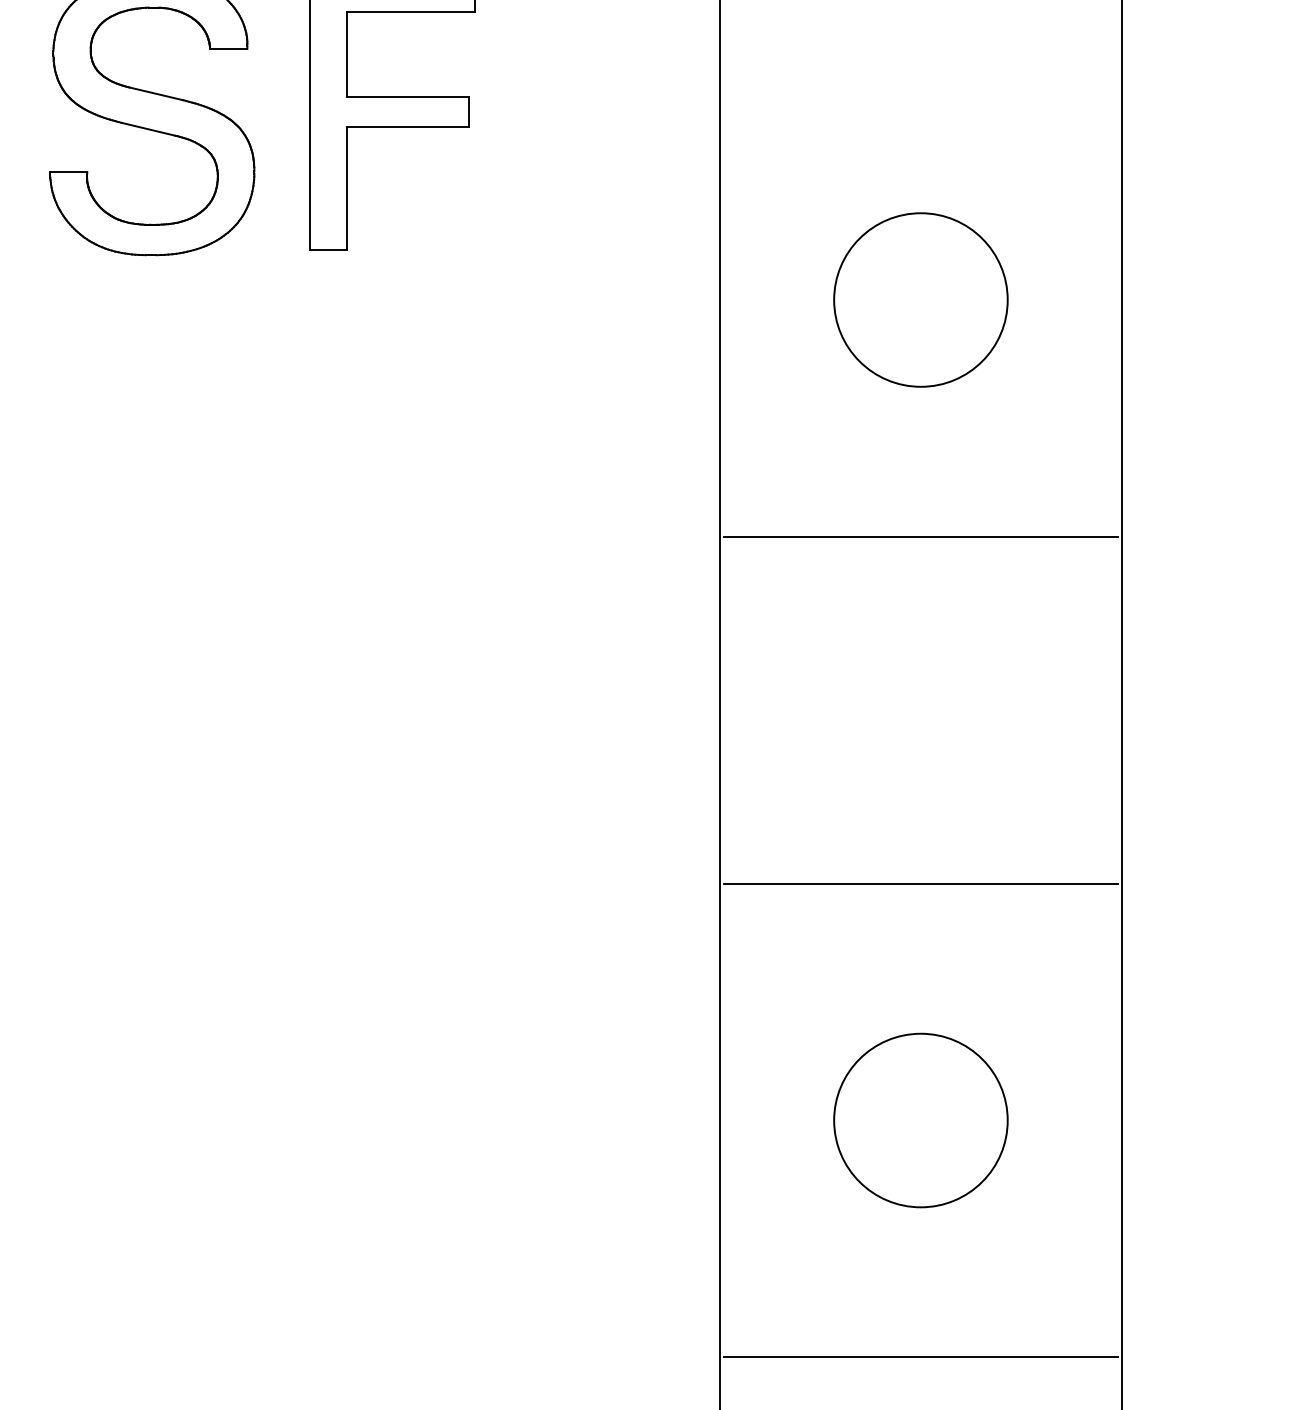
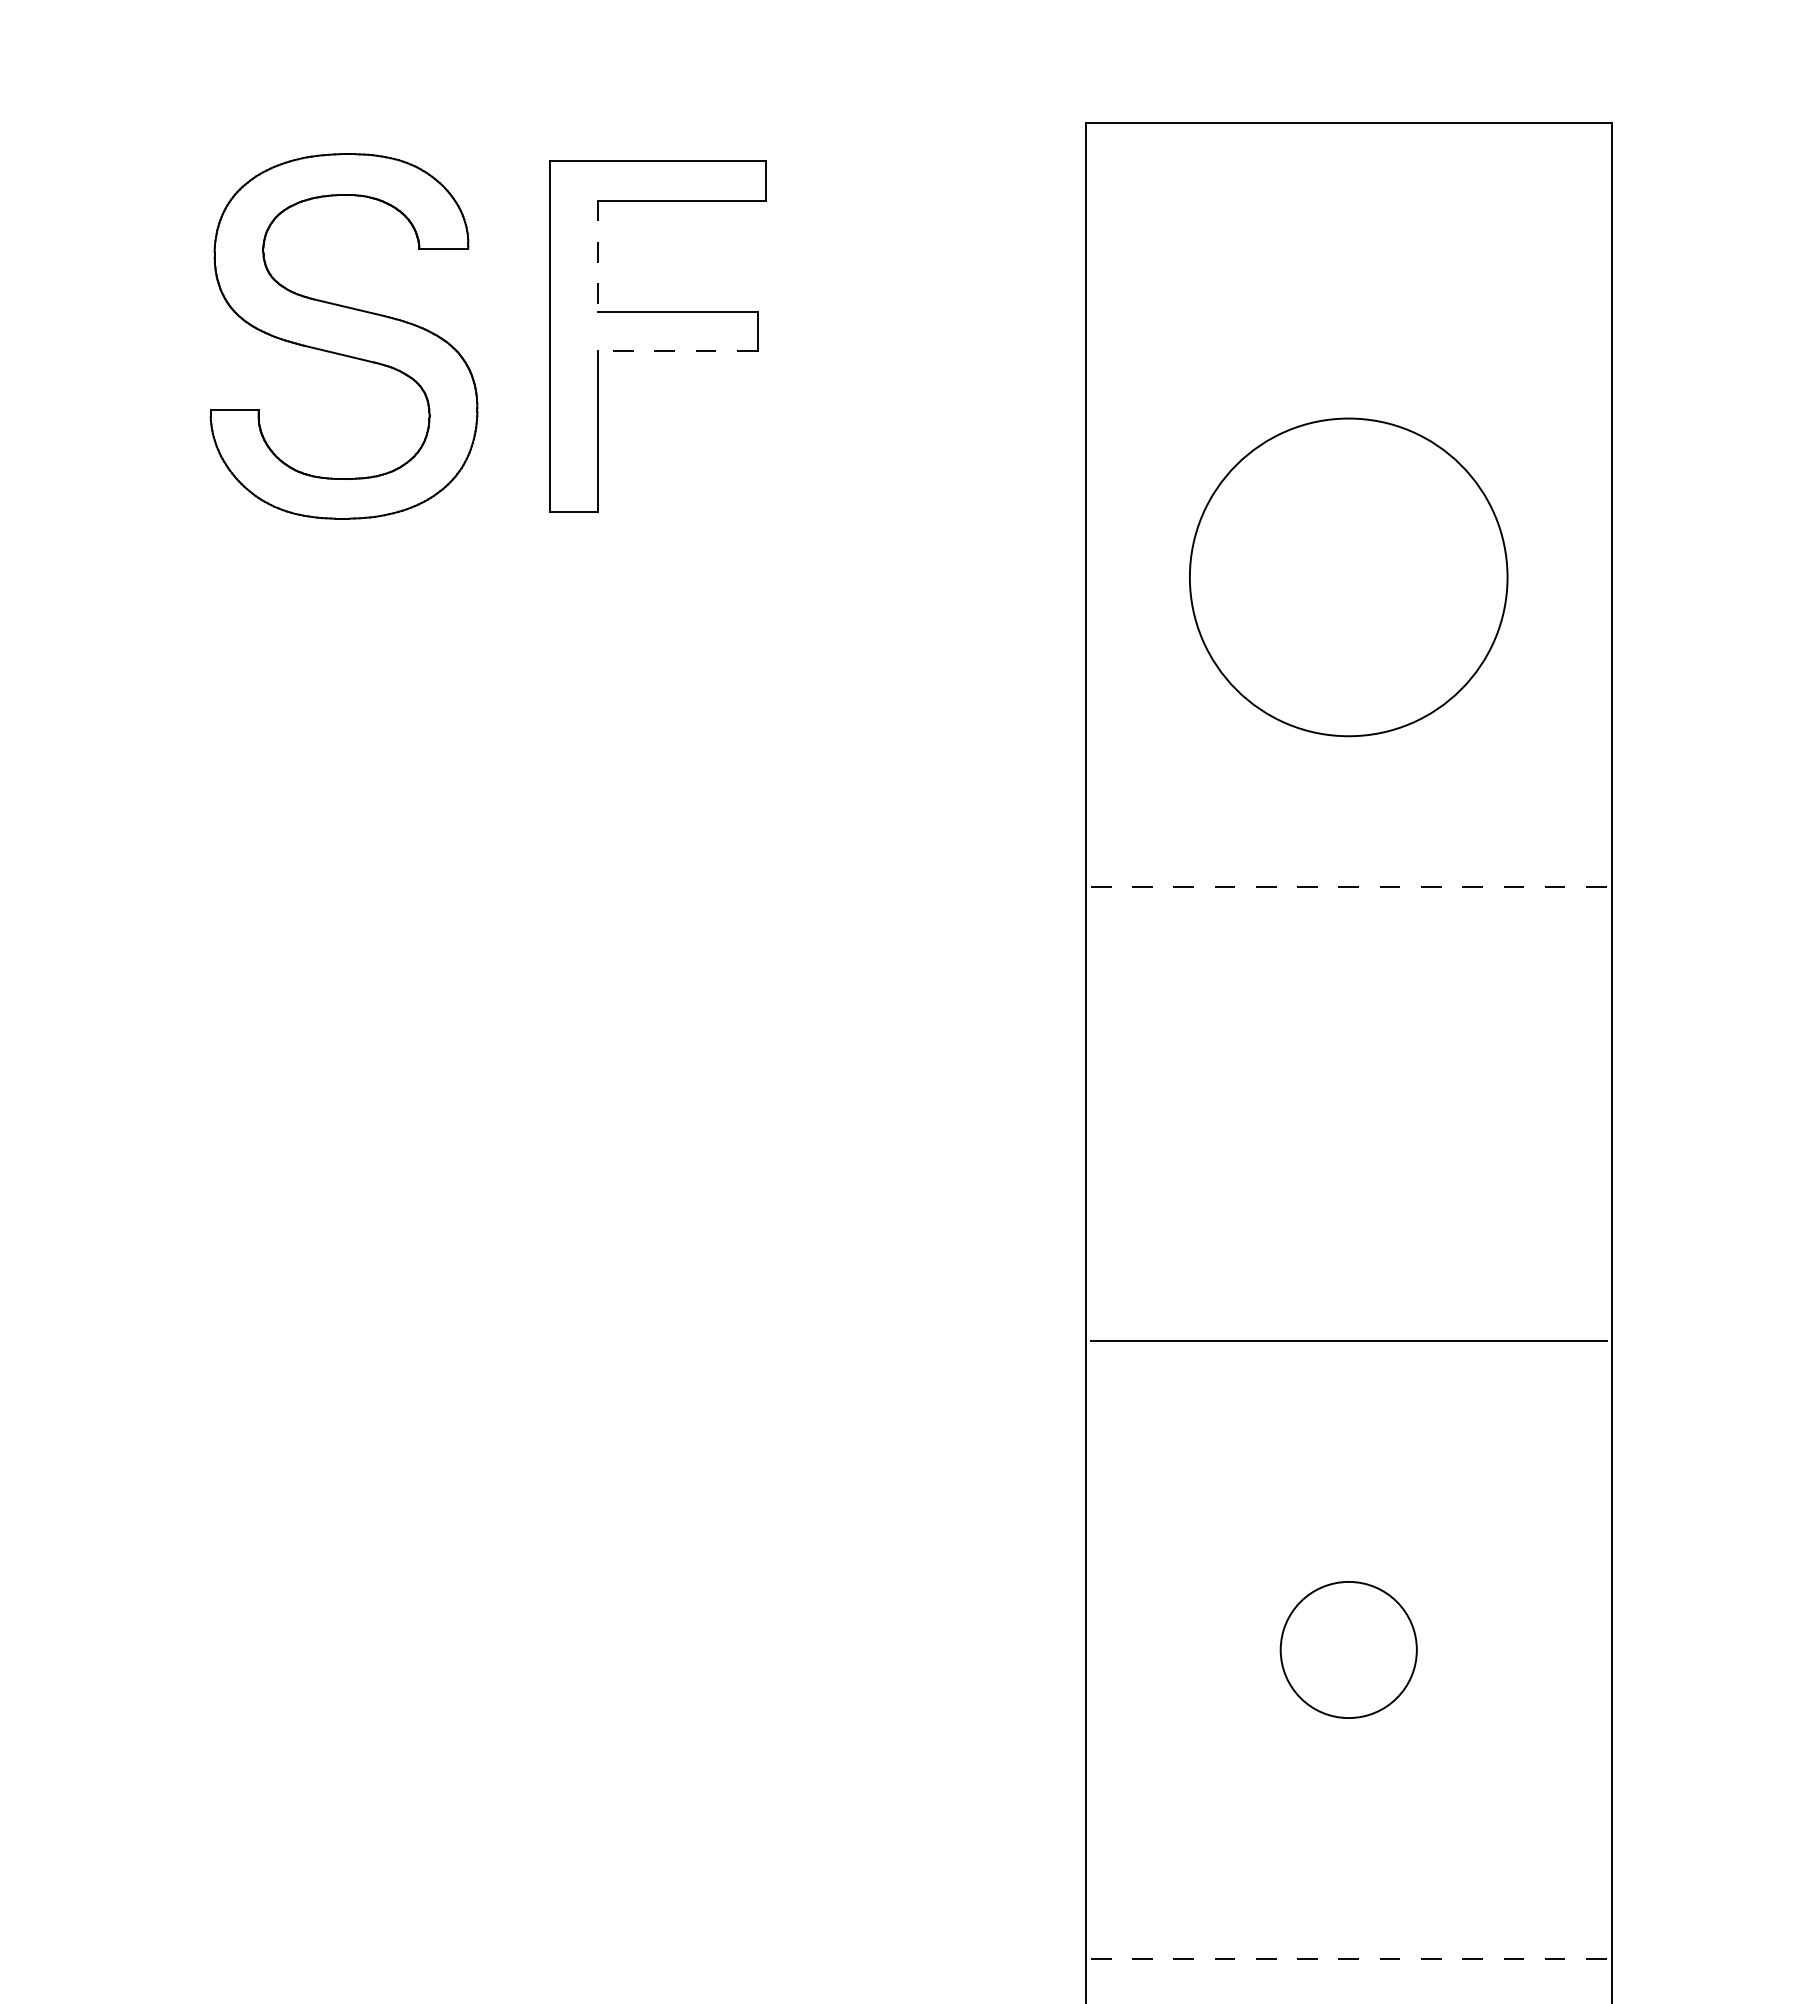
line: (347, 54) -> (598, 256), solid -> dashed
line: (407, 127) -> (677, 351), solid -> dashed
circle: (920, 299) -> (1348, 576), size x1.4
line: (920, 536) -> (1348, 886), solid -> dashed
circle: (920, 1120) -> (1348, 1649), size x0.6
line: (920, 1357) -> (1348, 1959), solid -> dashed

